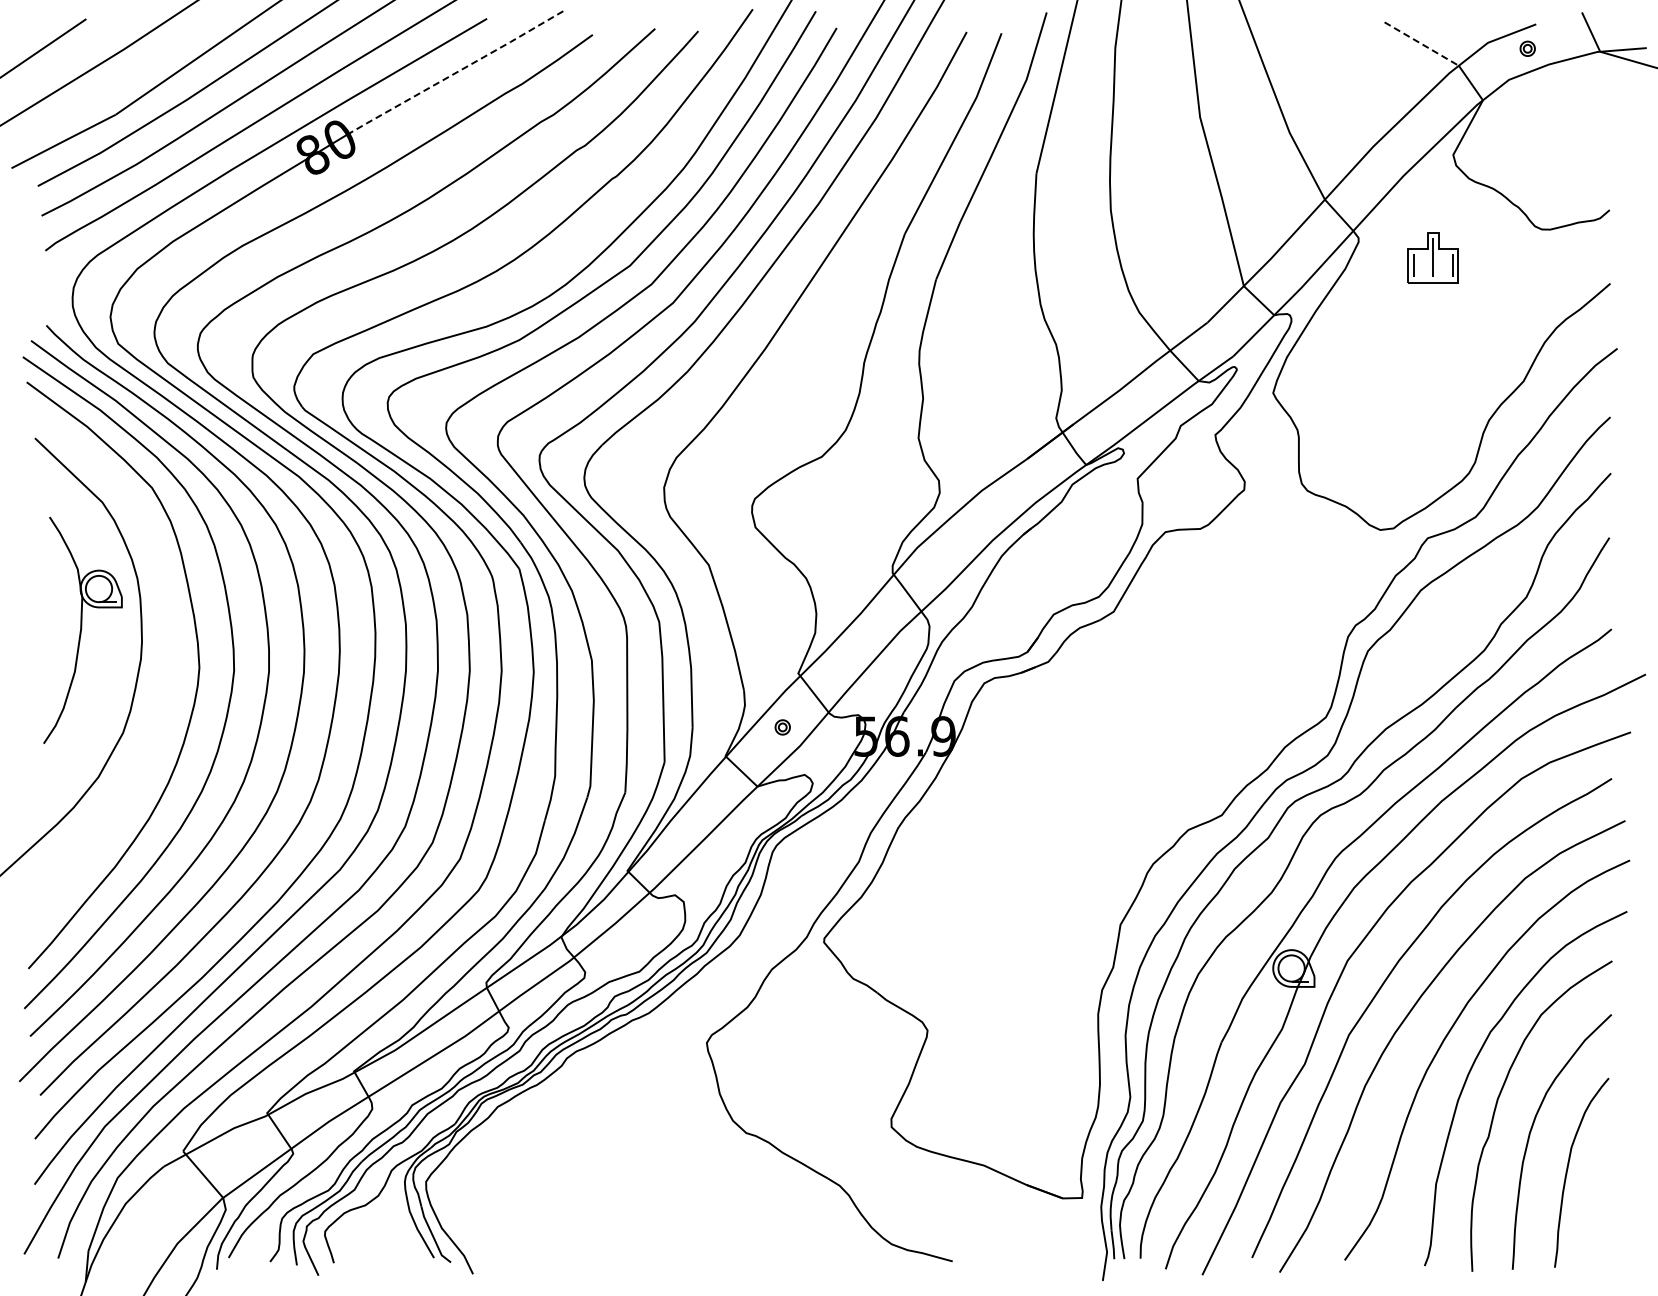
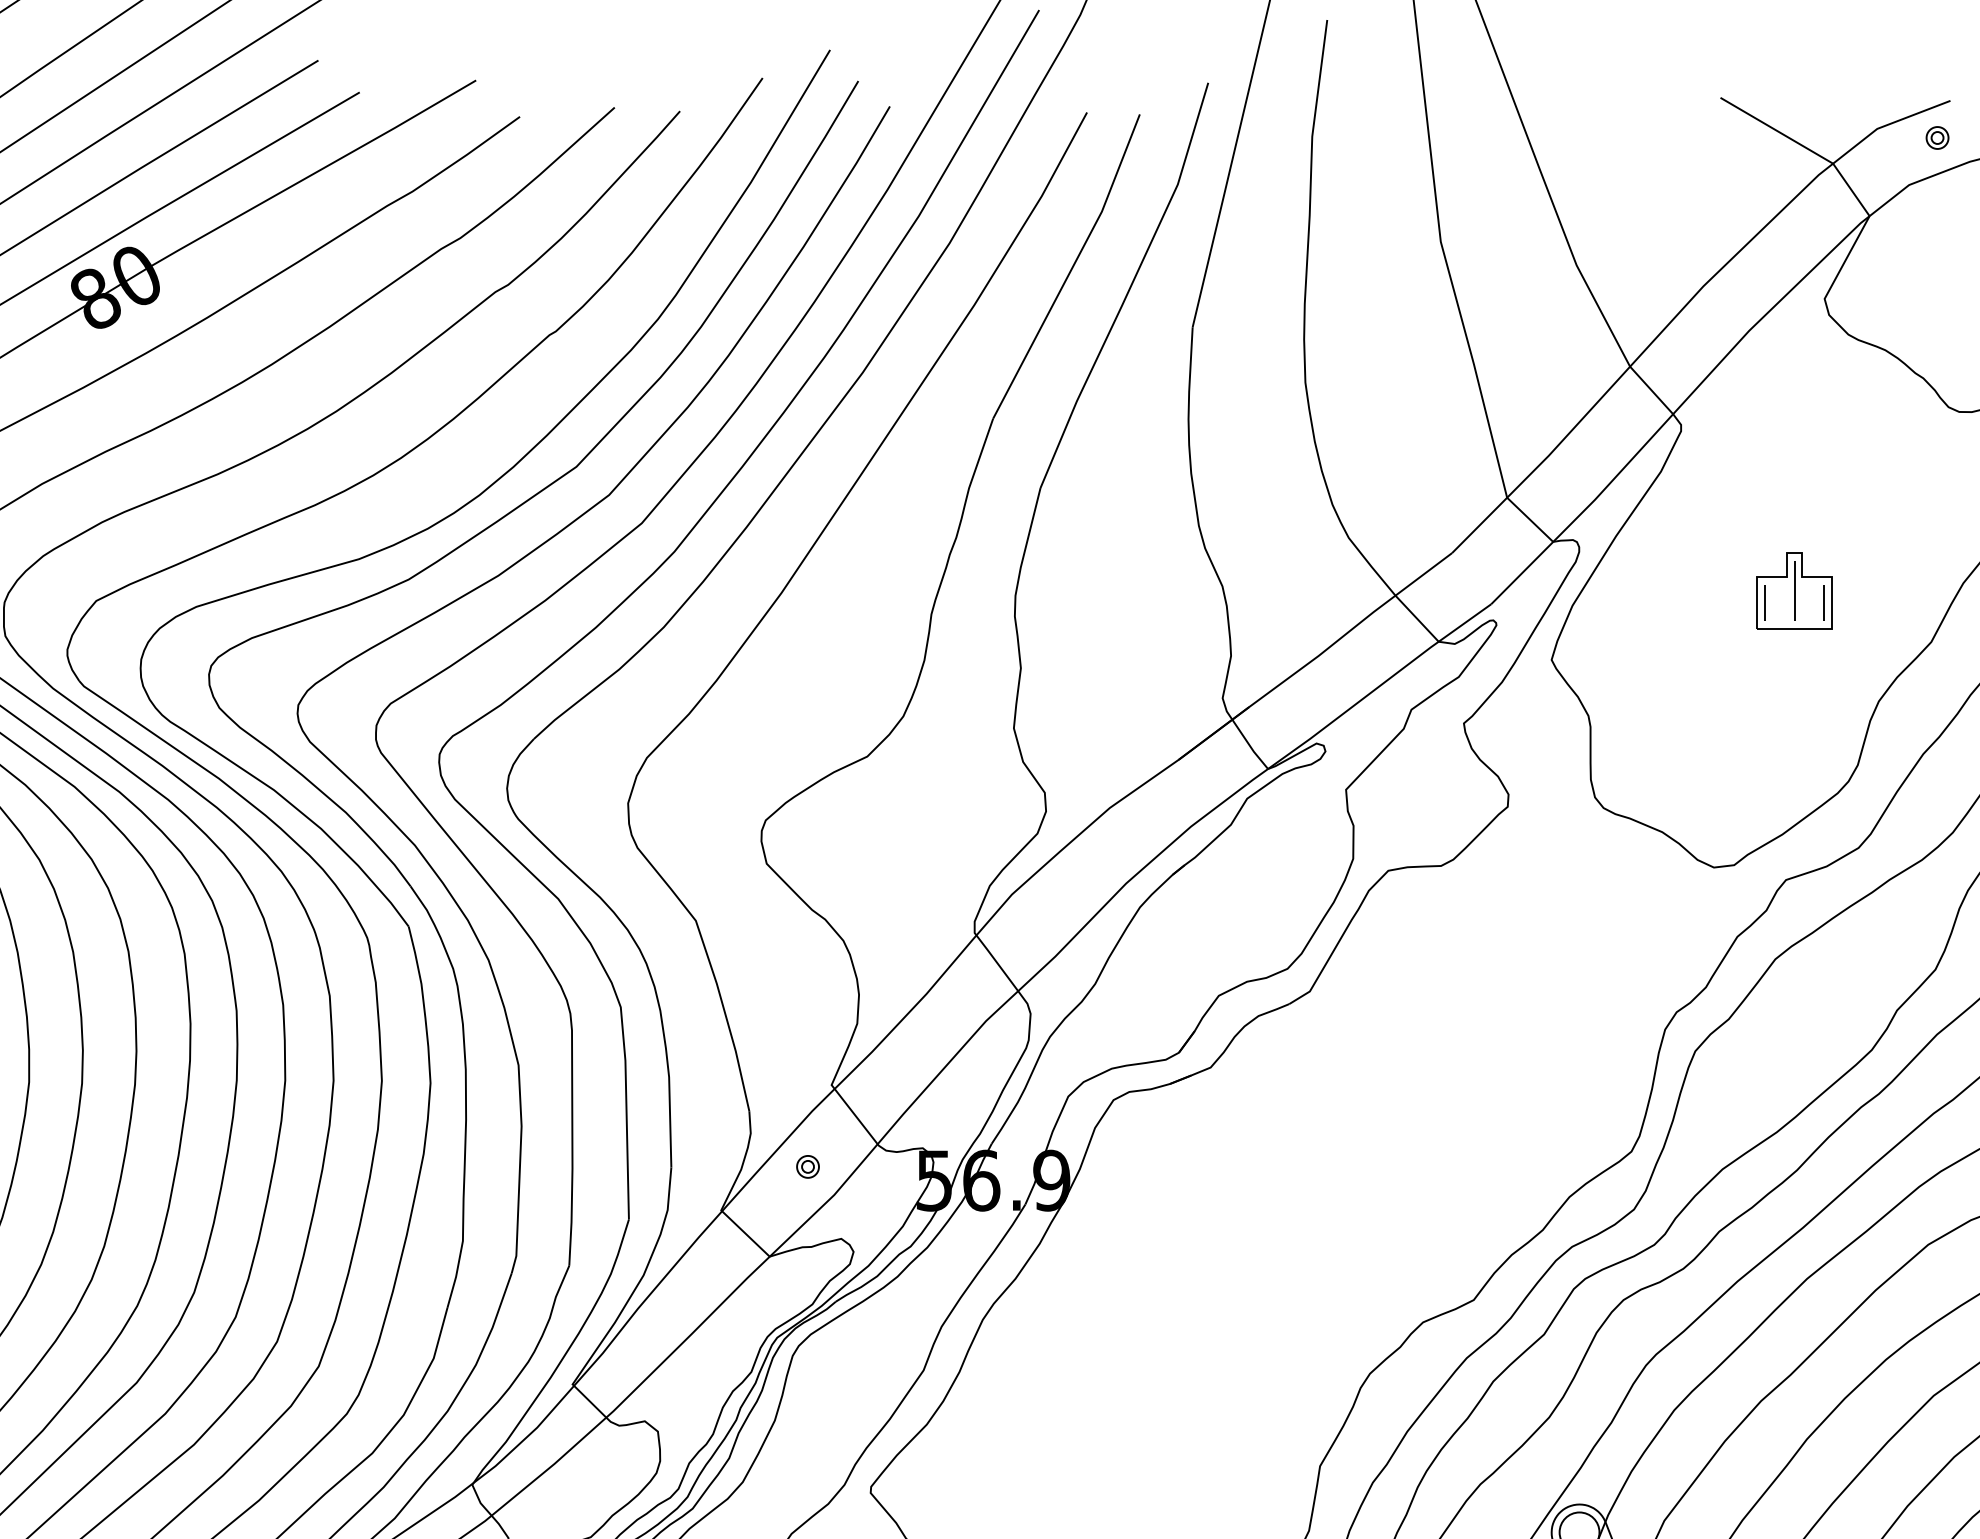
line: (1422, 44) -> (1777, 131), dashed -> solid
line: (455, 73) -> (311, 175), dashed -> solid
part: (1432, 257) -> (1793, 590), moved

